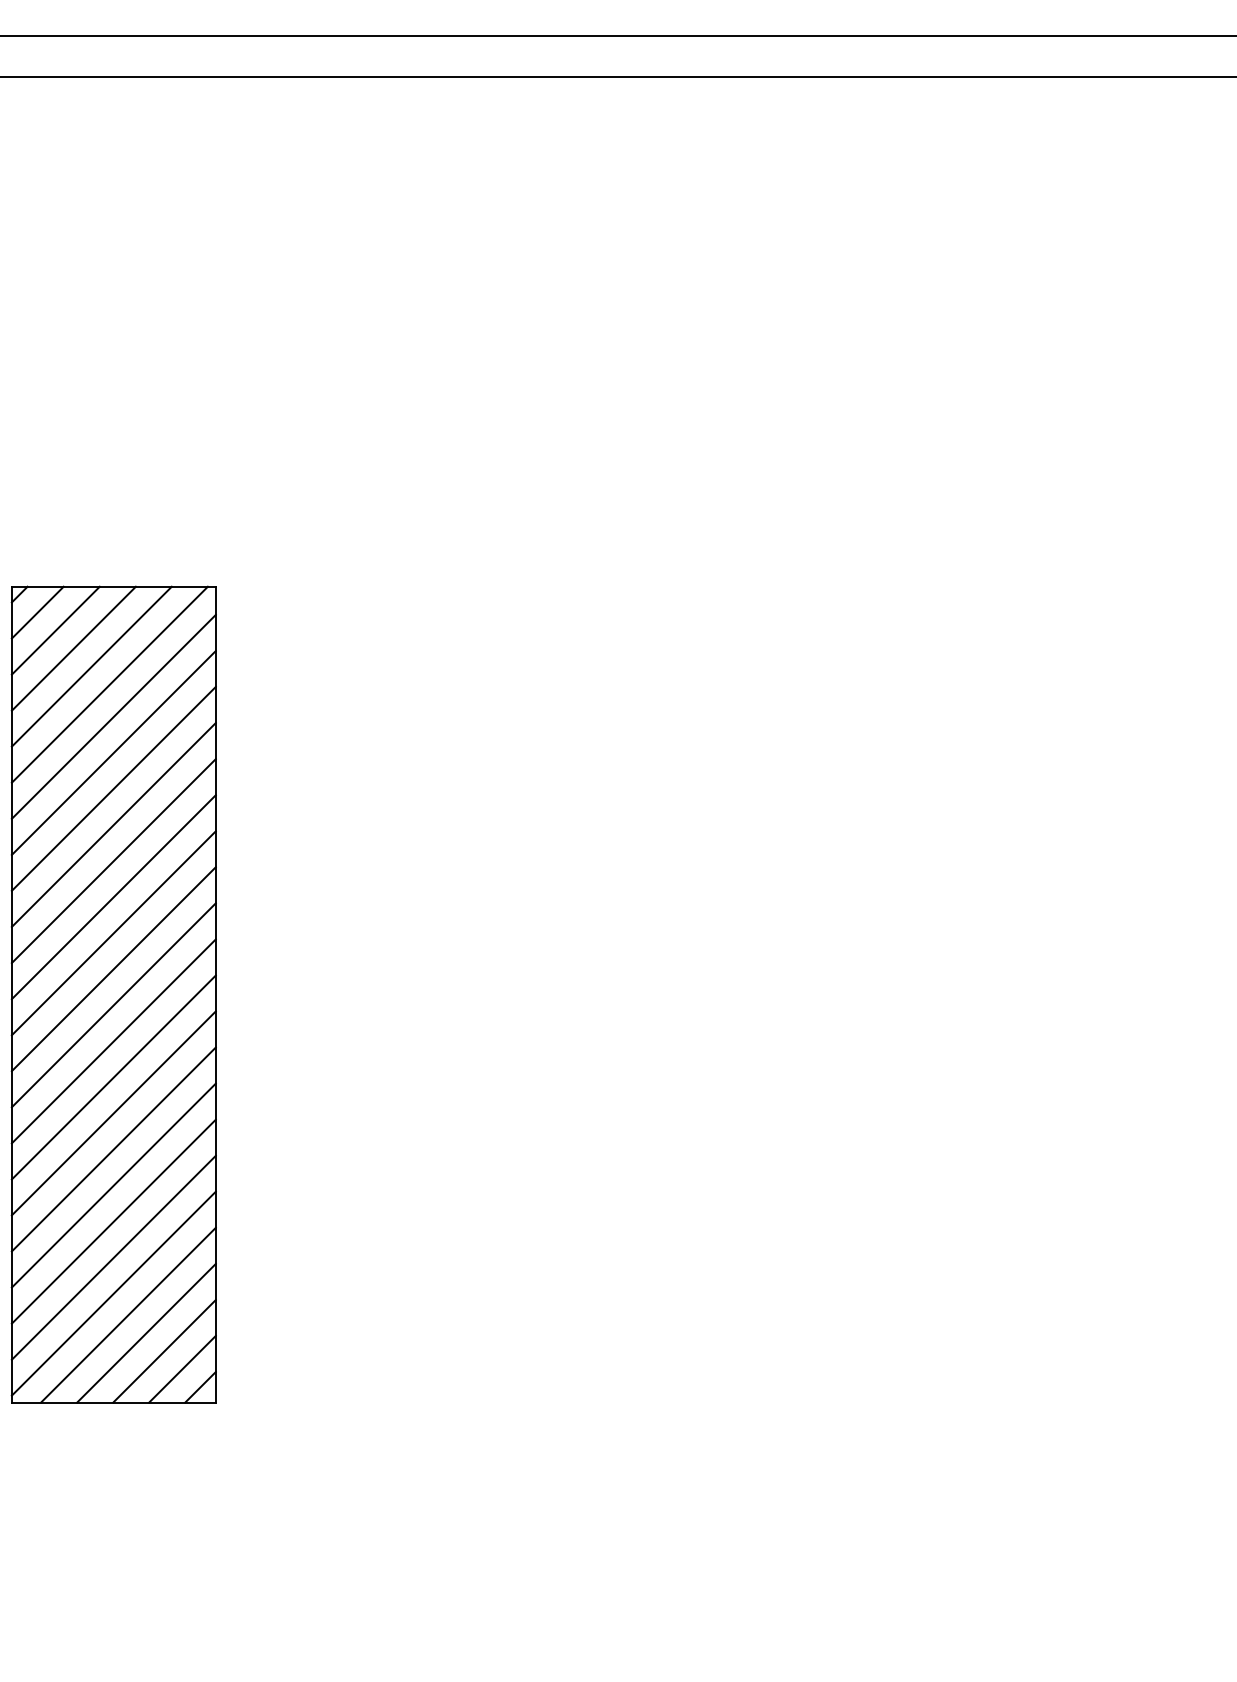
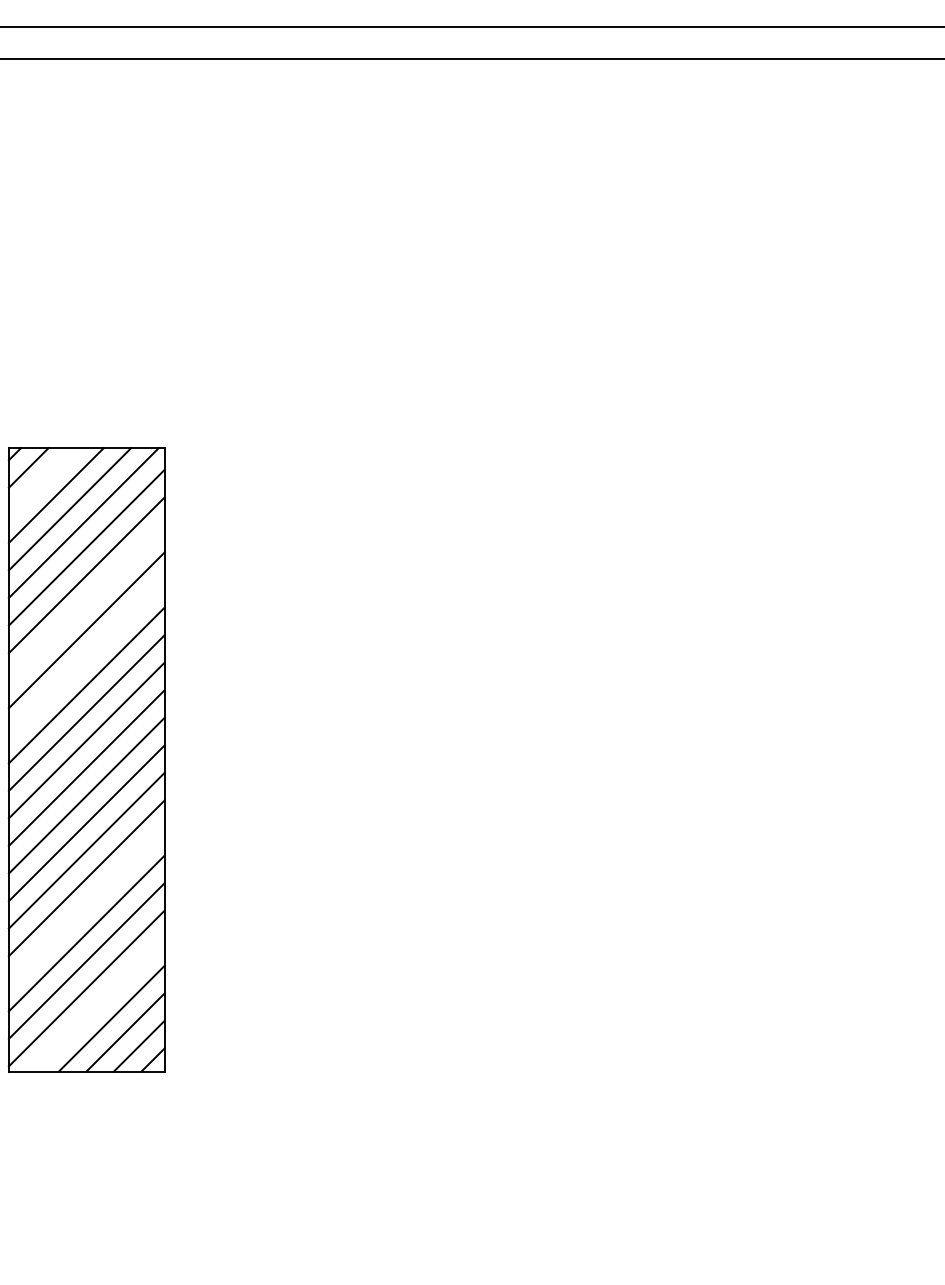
line: (55, 630) -> (42, 481), removed
line: (113, 788) -> (86, 602), removed
line: (113, 860) -> (86, 657), removed
line: (113, 1185) -> (86, 905), removed
line: (127, 1314) -> (97, 1004), removed

